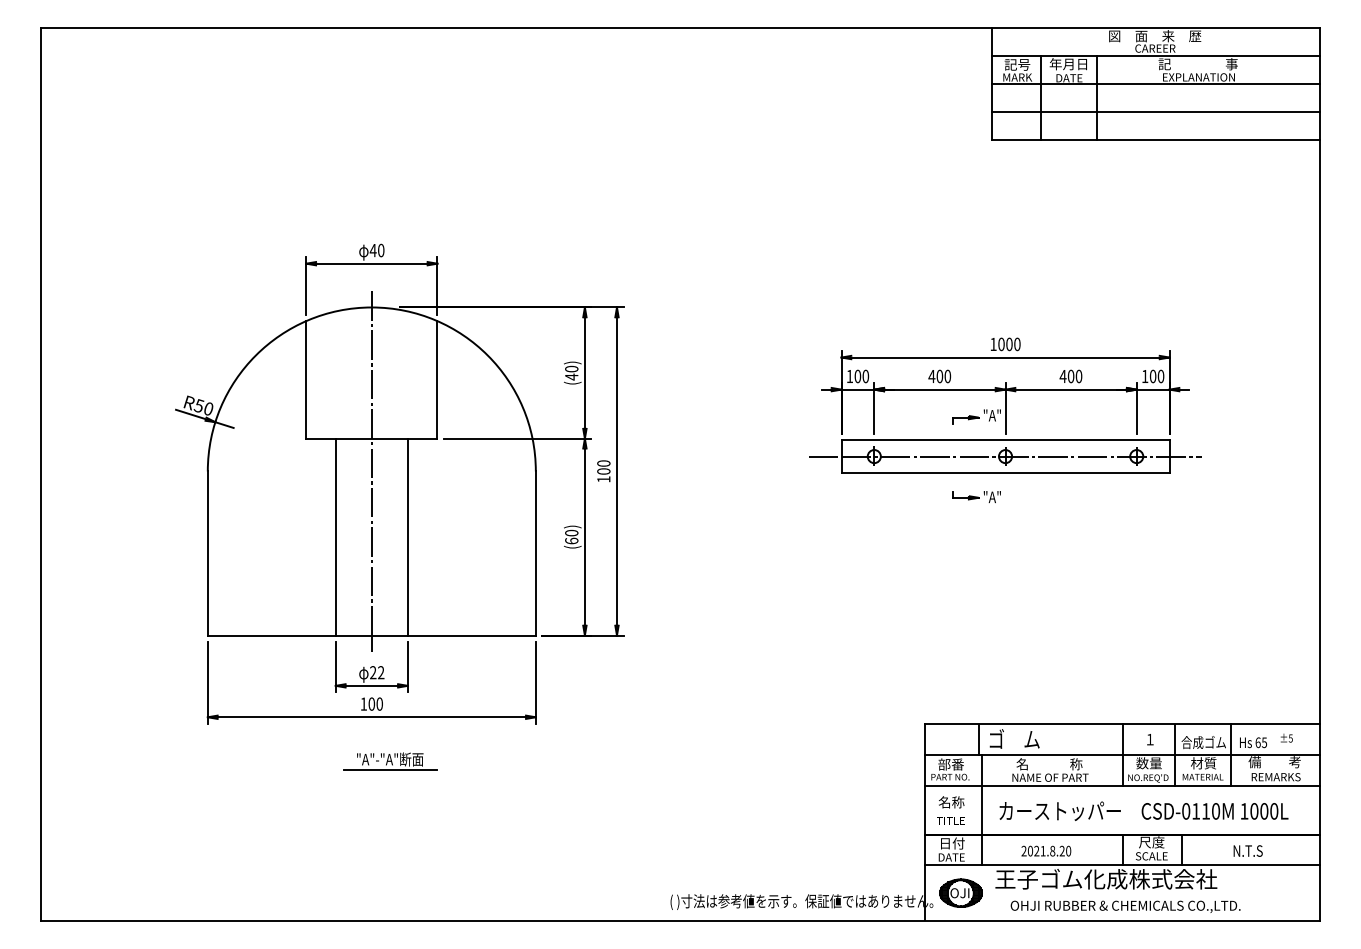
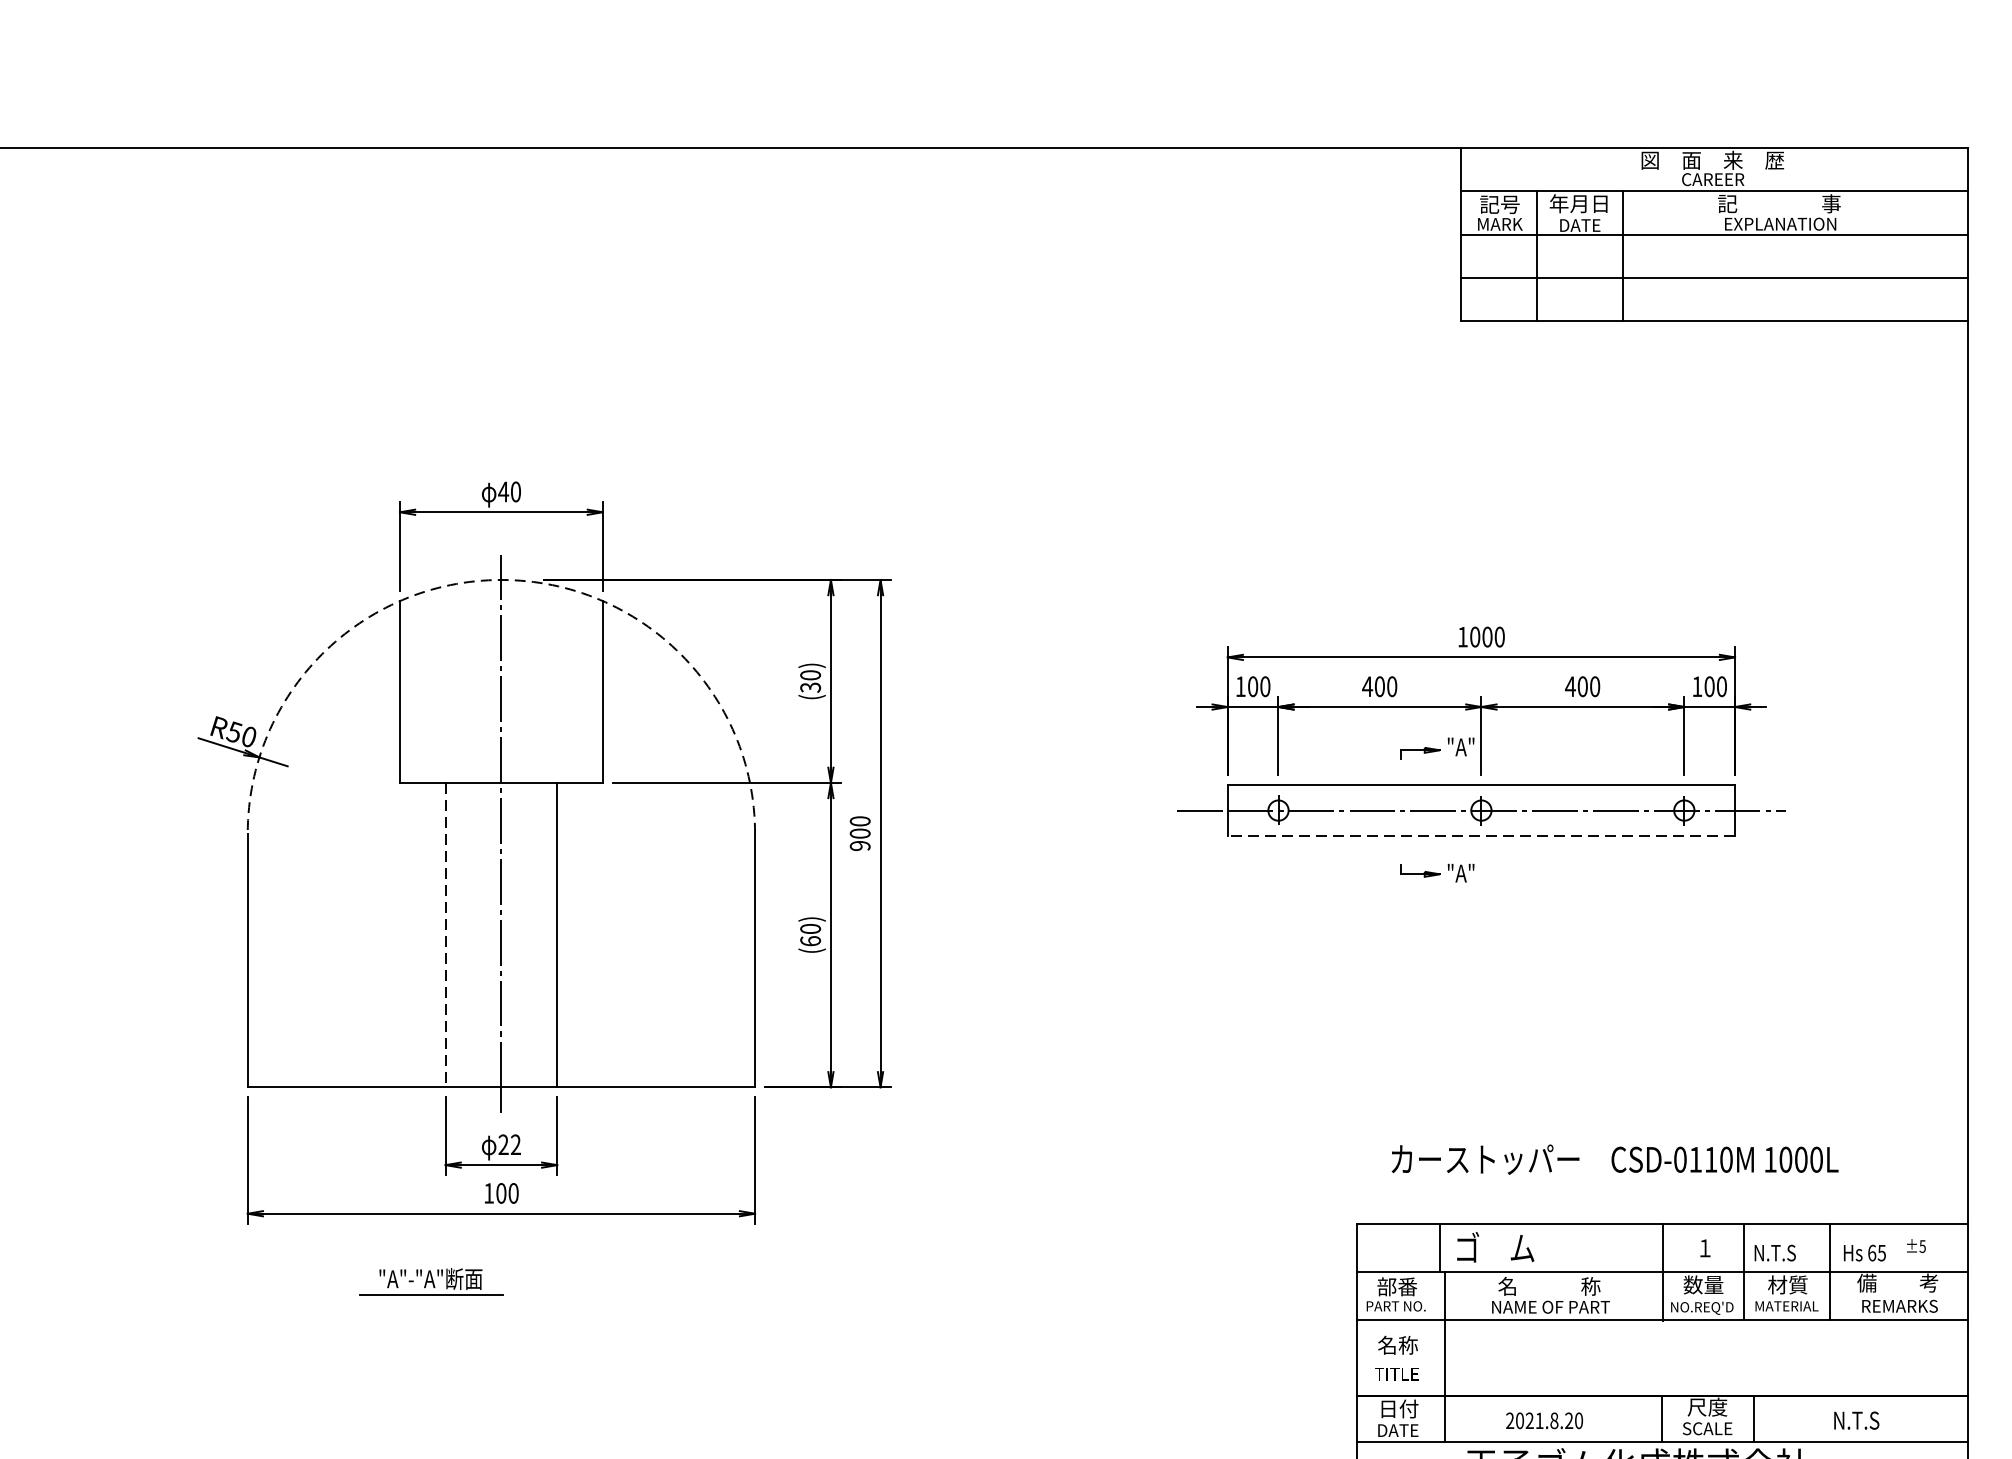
arc: (371, 307) -> (500, 580), solid -> dashed
text: (571, 376) -> (810, 686), (40) -> (30)
line: (1005, 472) -> (1481, 835), solid -> dashed
text: (603, 479) -> (859, 846), 100 -> 900
line: (335, 537) -> (445, 935), solid -> dashed
text: (1203, 742) -> (1787, 1252), 合成ゴム -> N.T.S
part: (390, 761) -> (431, 1282), moved
text: (1143, 810) -> (1614, 1158), moved

